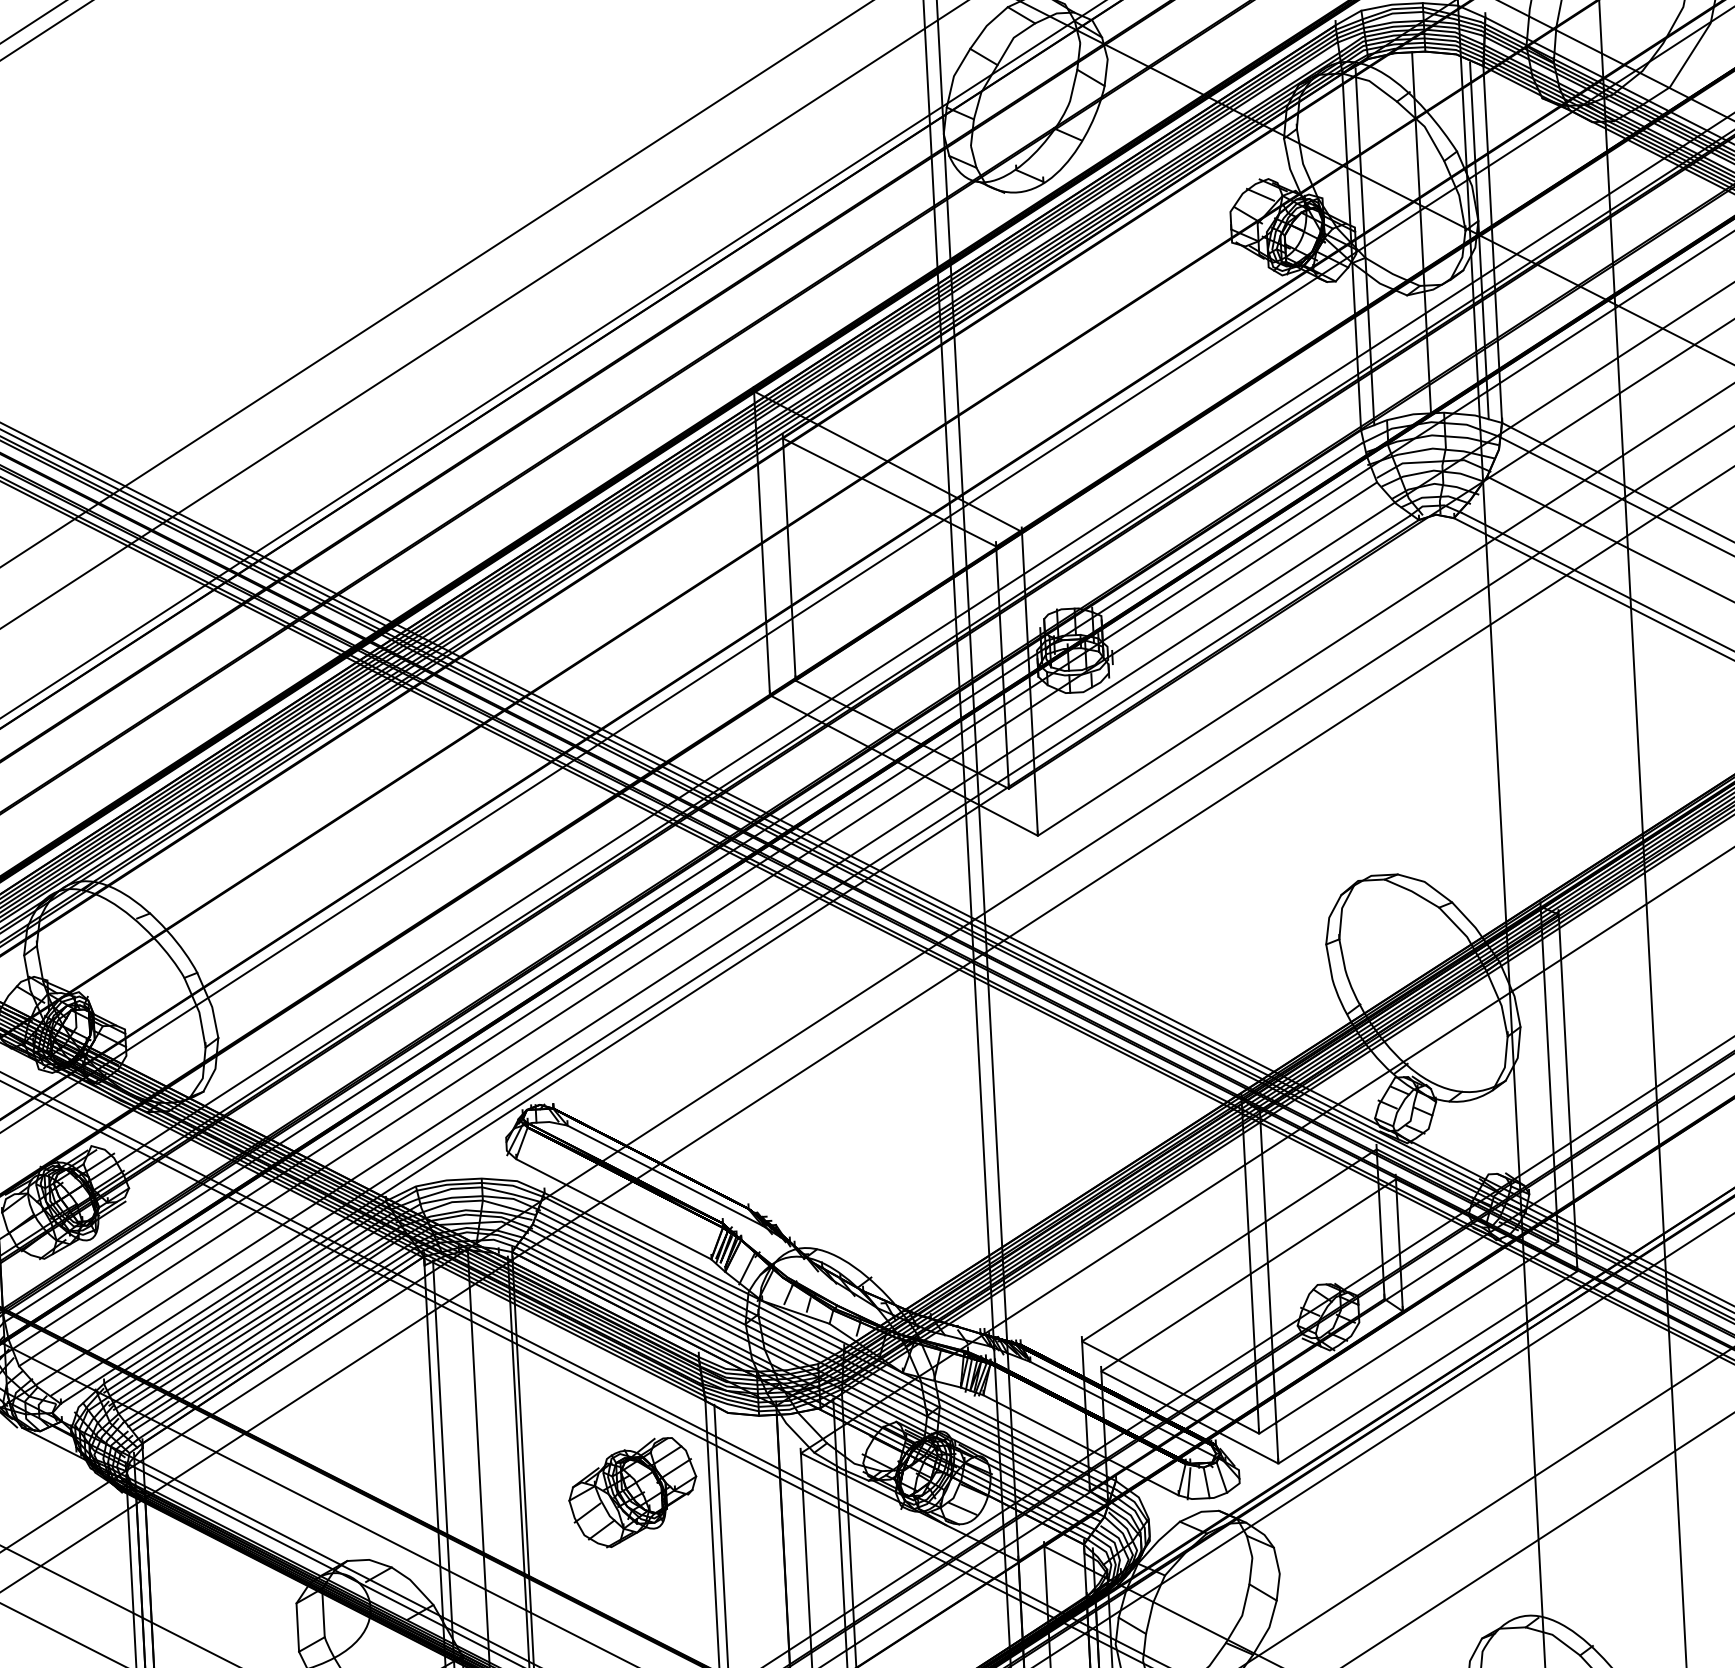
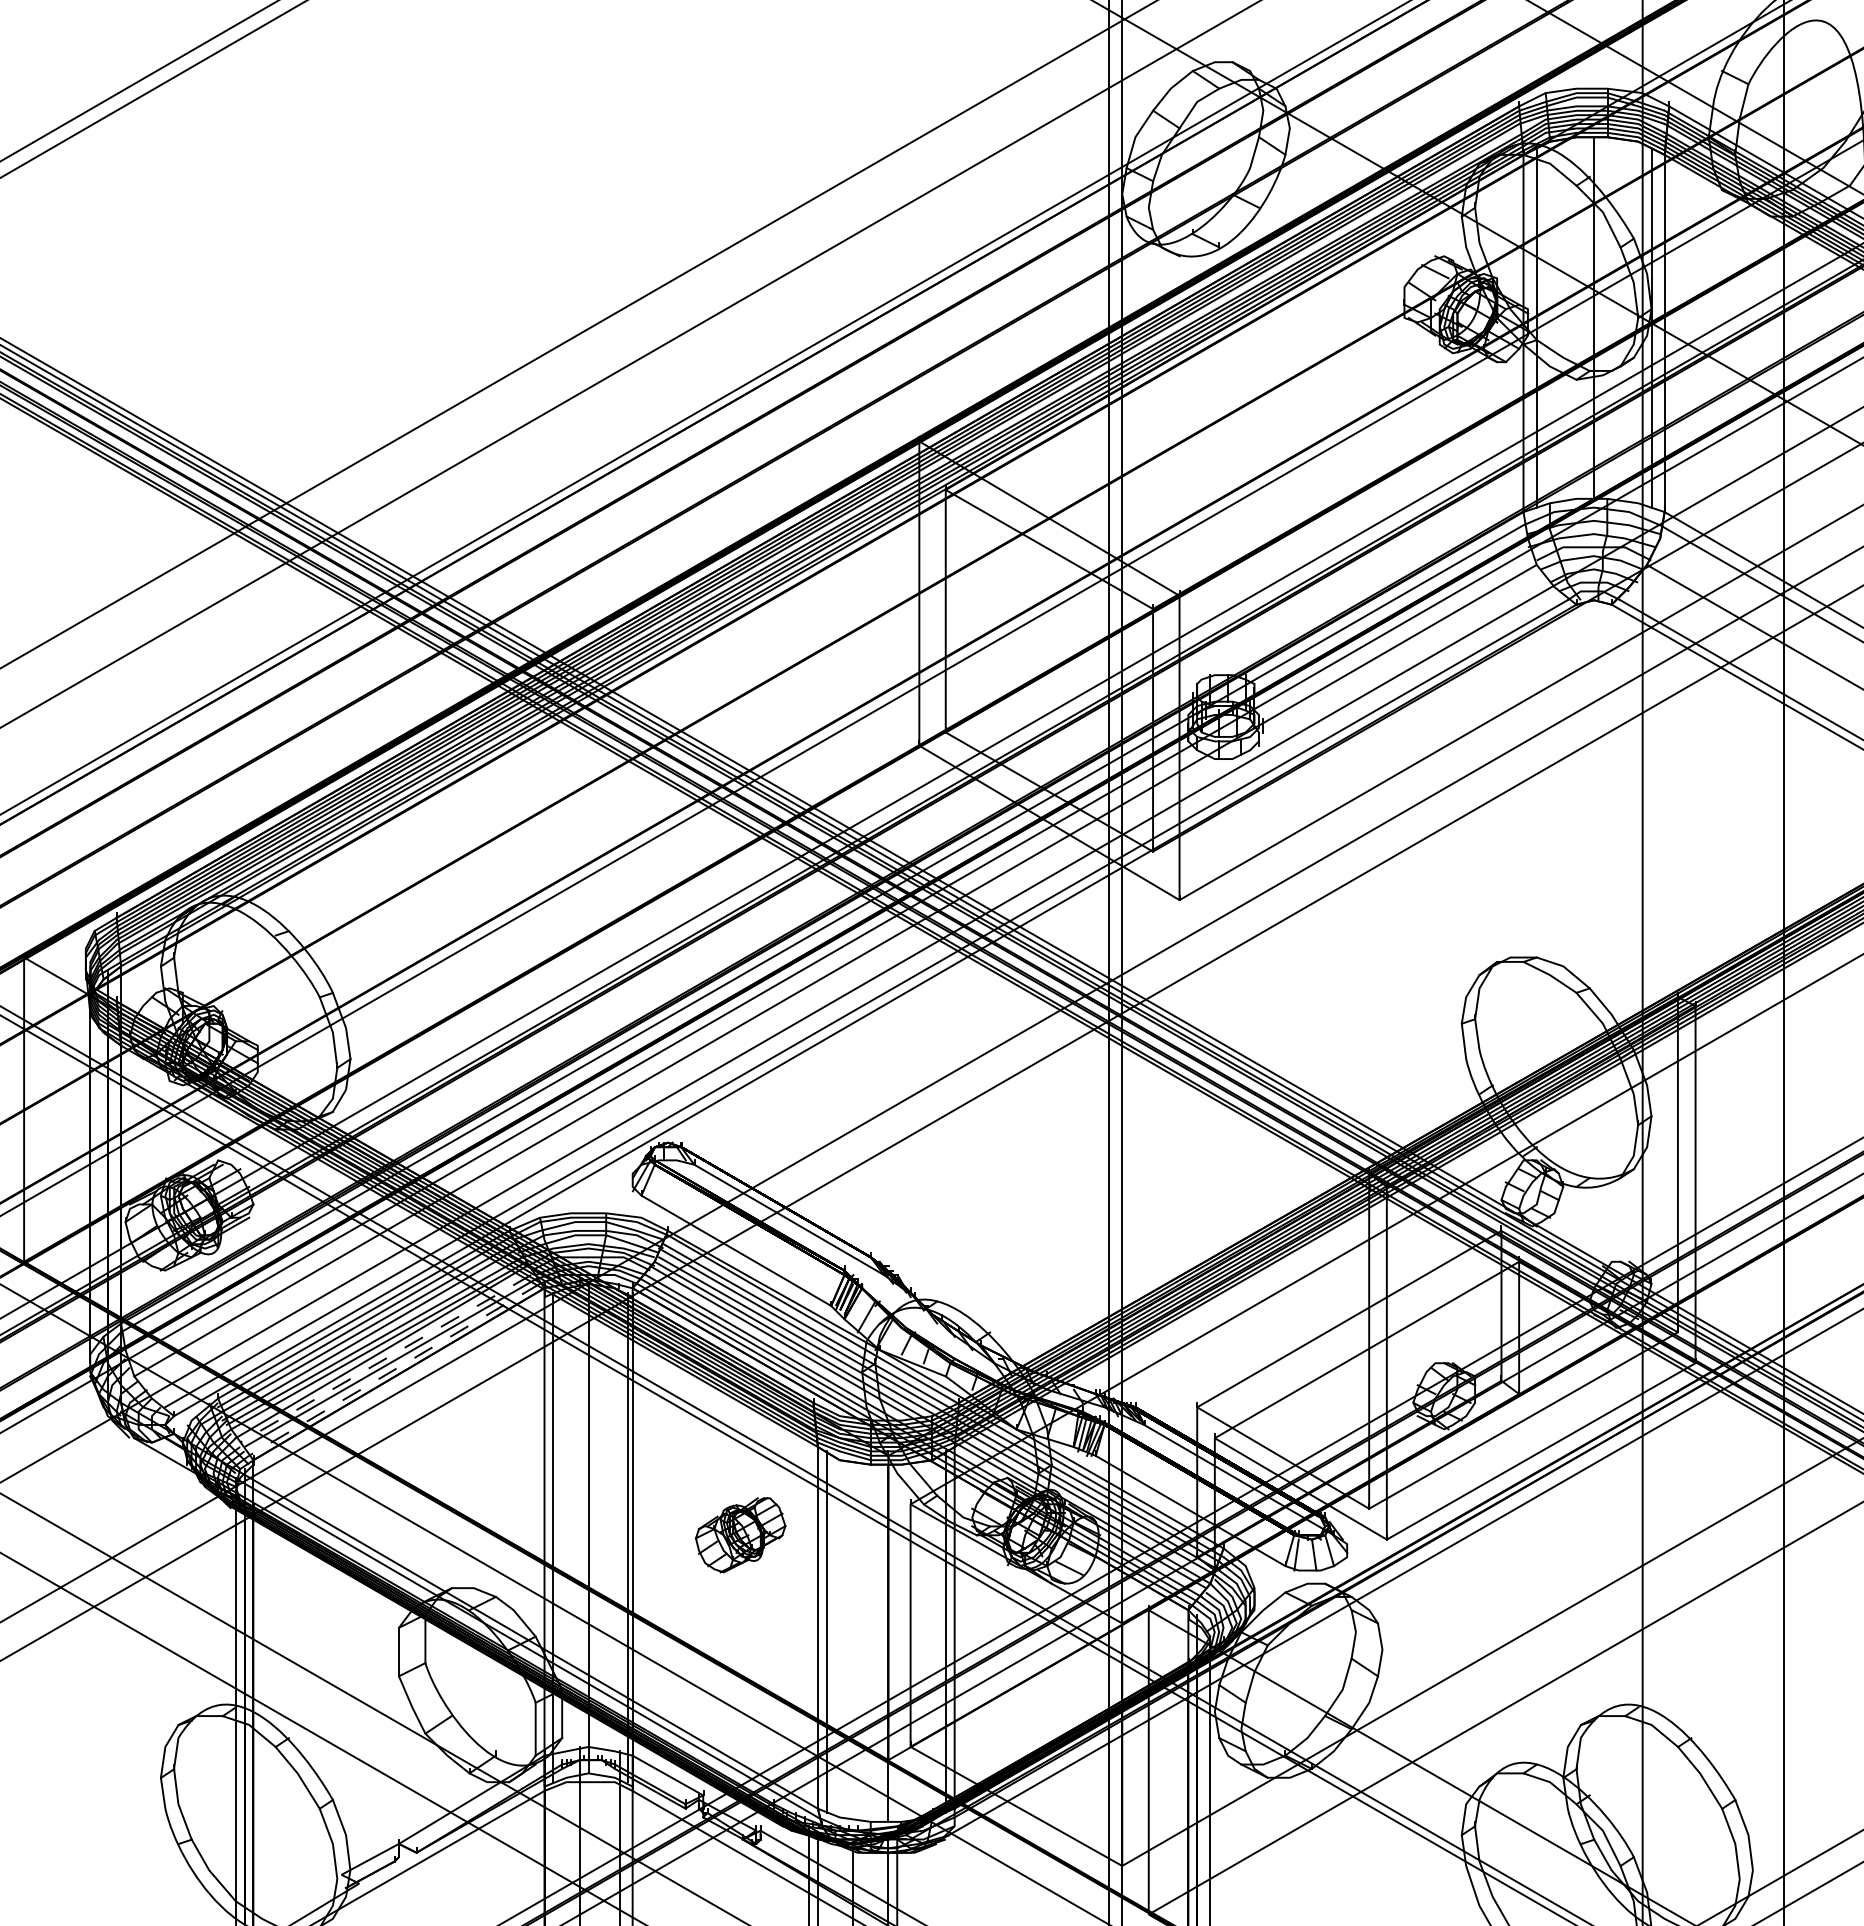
line: (268, 1335) -> (385, 1358), solid -> dashed
line: (278, 1346) -> (394, 1370), solid -> dashed
part: (632, 1493) -> (740, 1535), size x0.7

